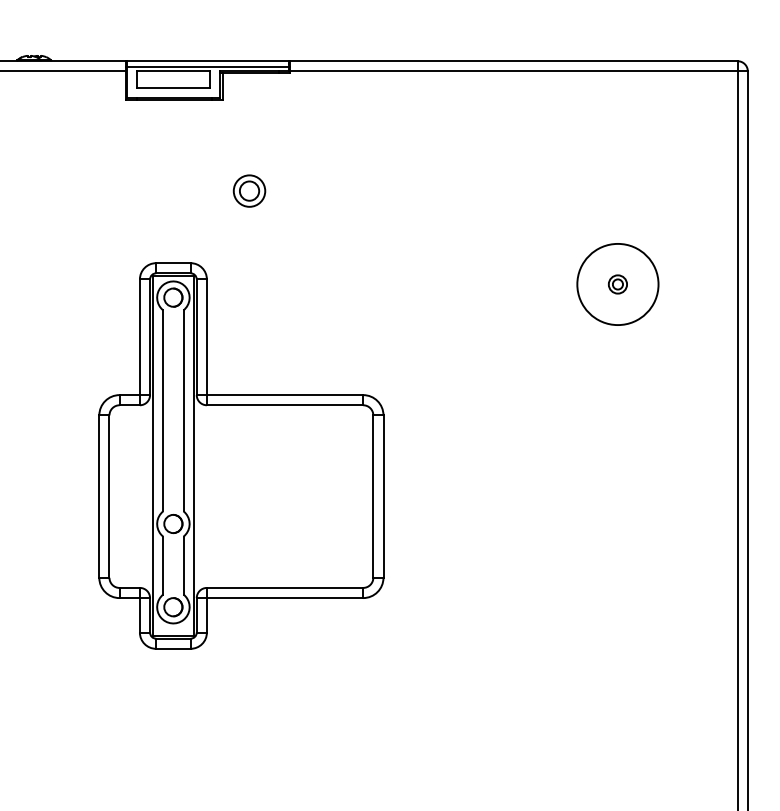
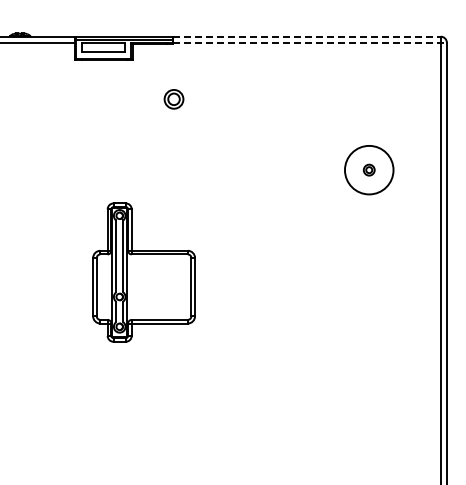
line: (514, 60) -> (307, 36), solid -> dashed
line: (519, 70) -> (310, 42), solid -> dashed
part: (248, 191) -> (173, 99), moved
part: (240, 455) -> (143, 272), size x0.6

